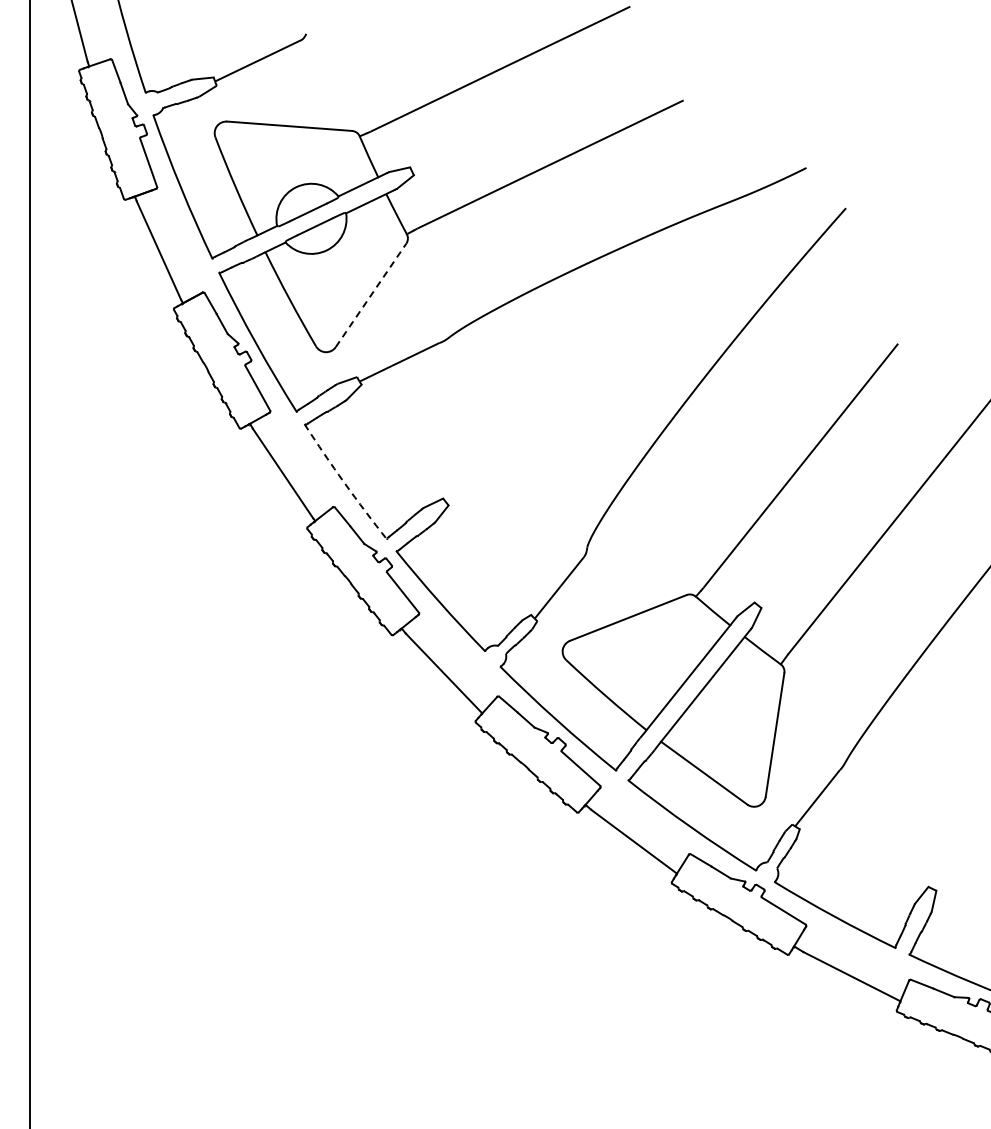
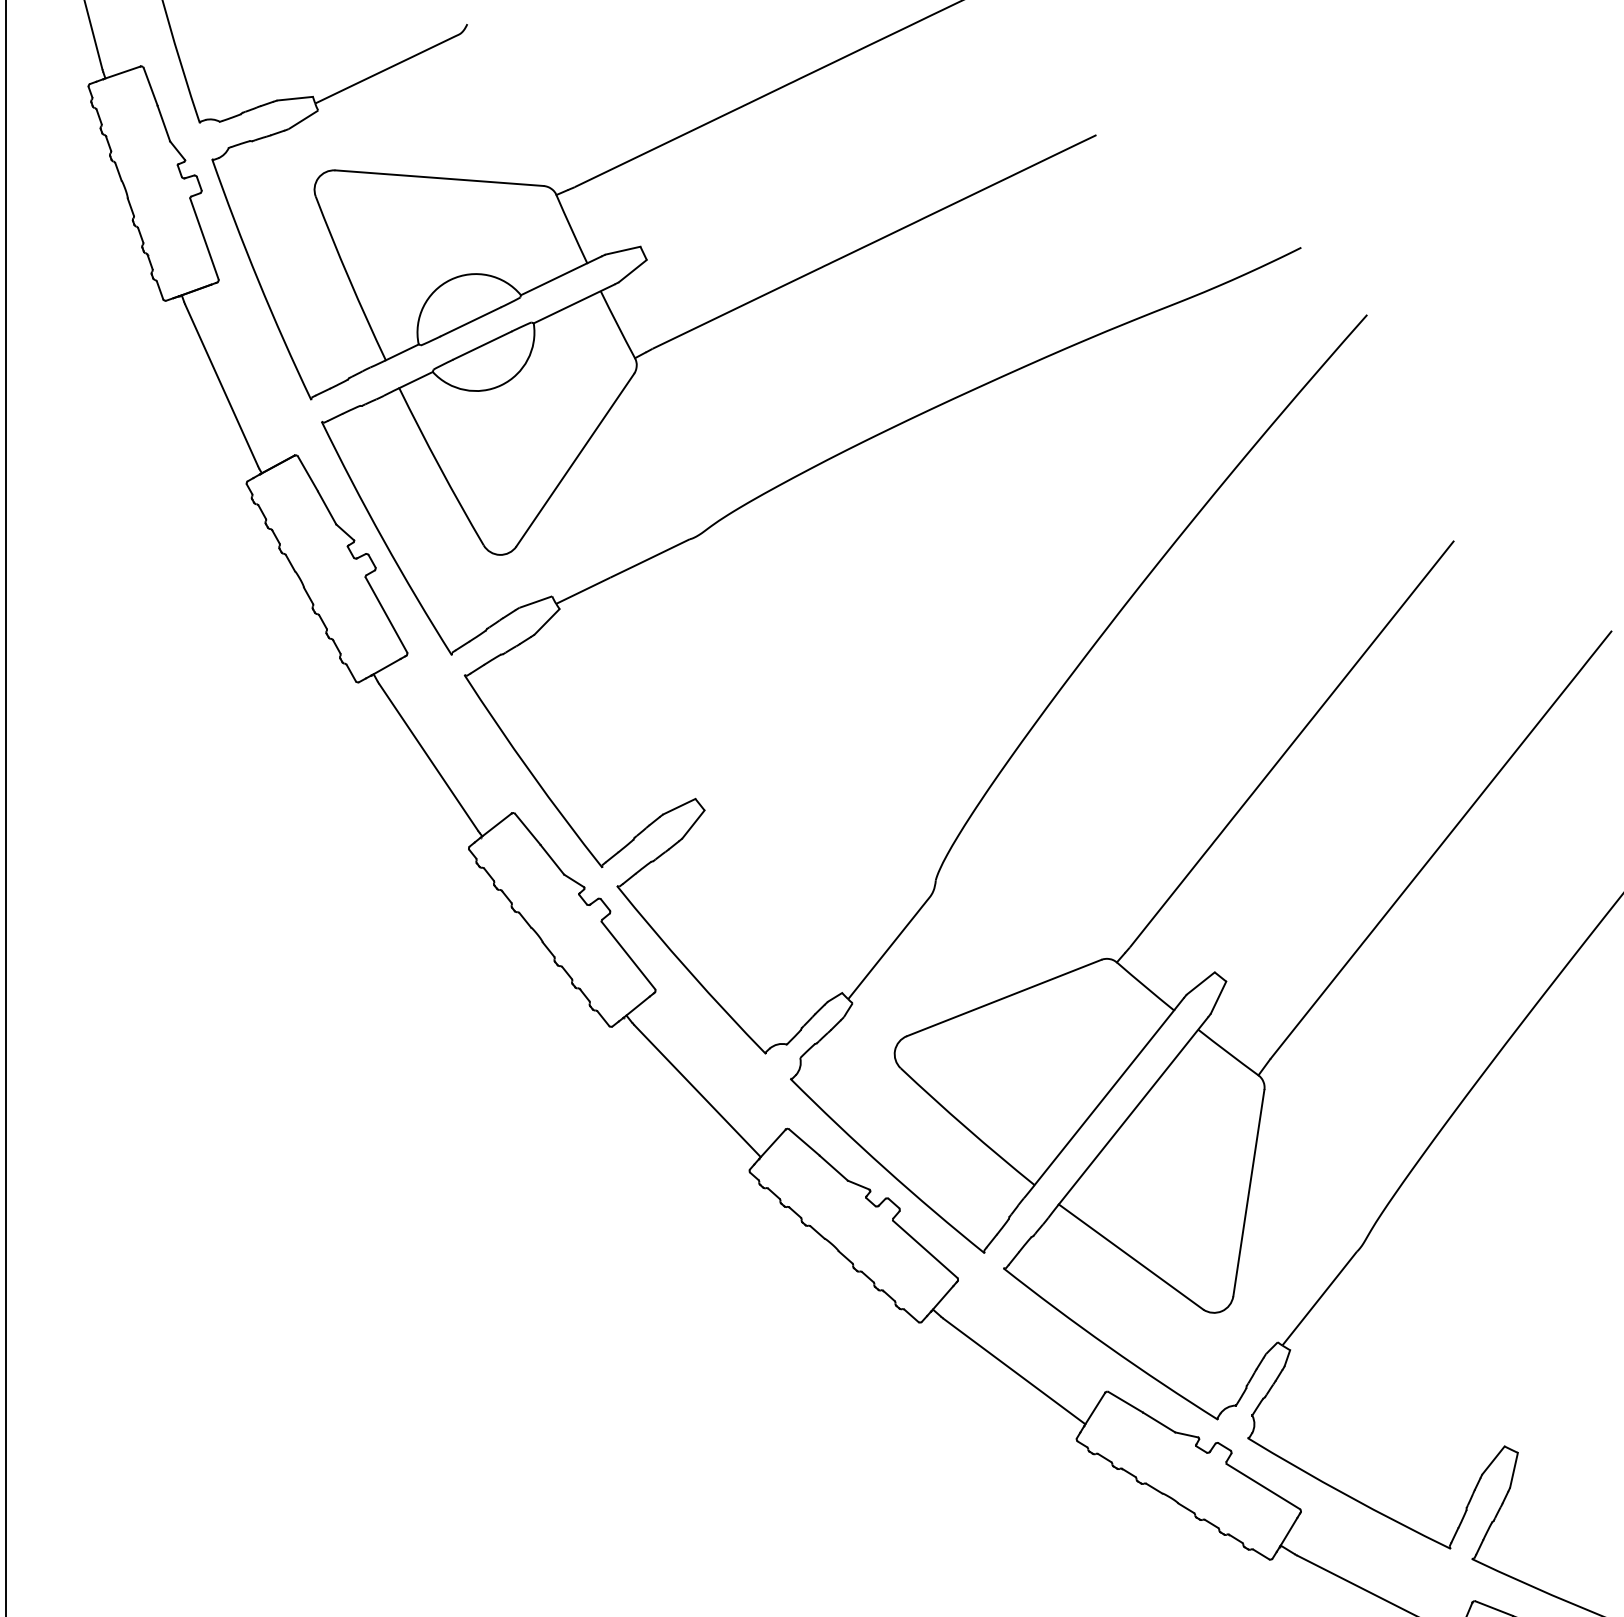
line: (371, 295) -> (576, 460), dashed -> solid
arc: (344, 483) -> (531, 773), dashed -> solid

